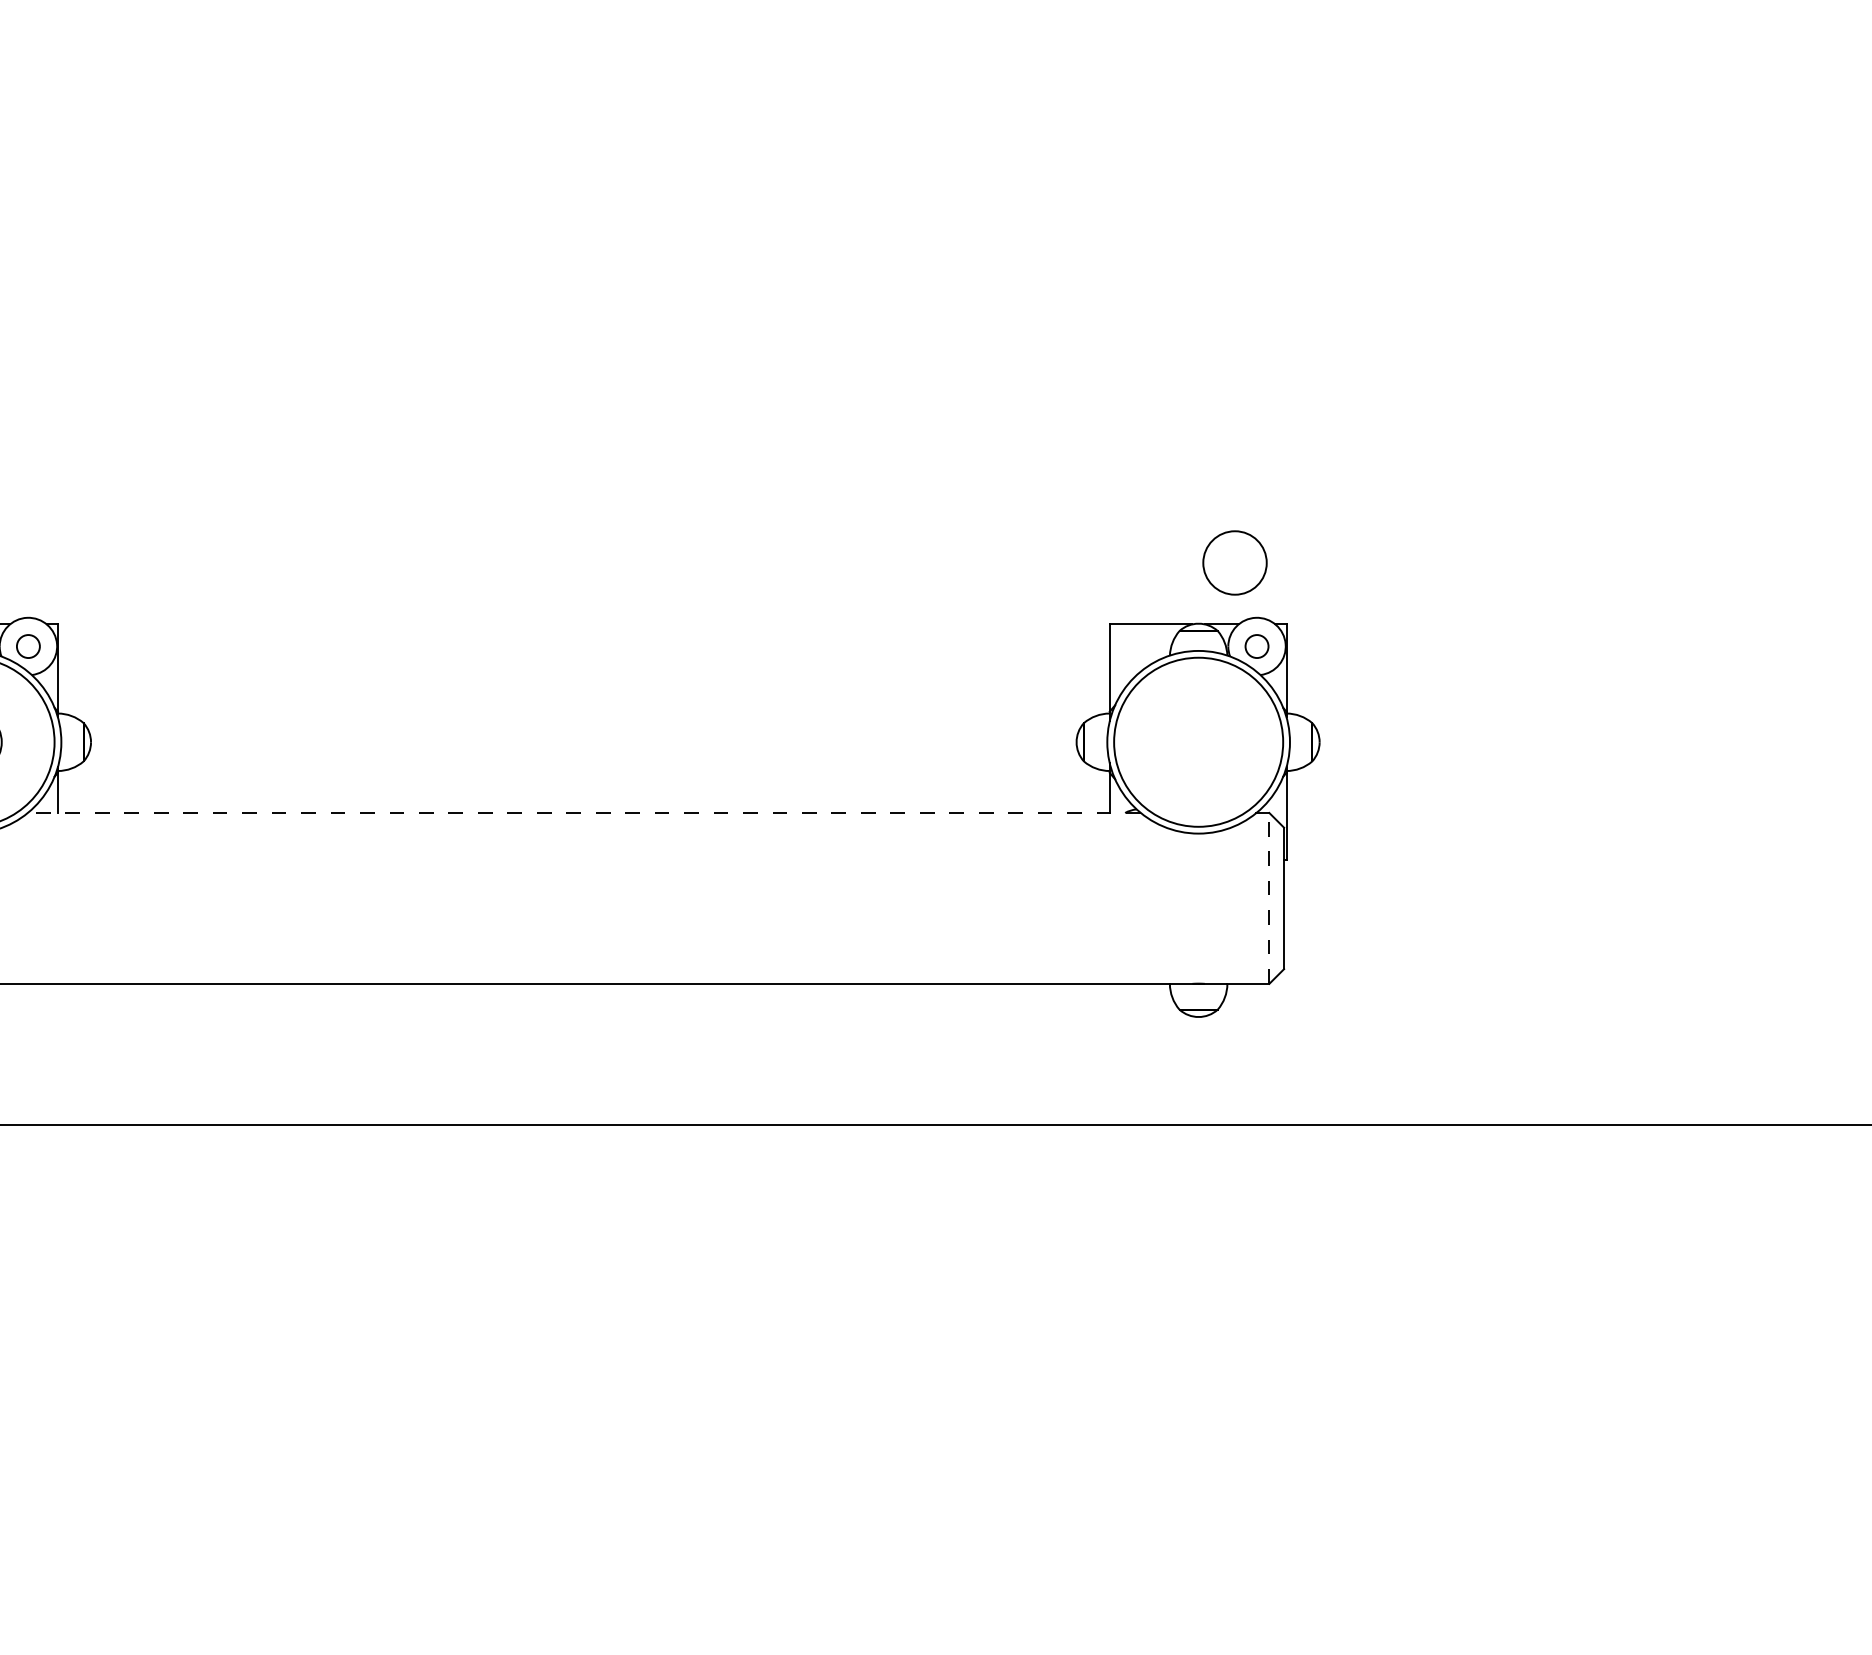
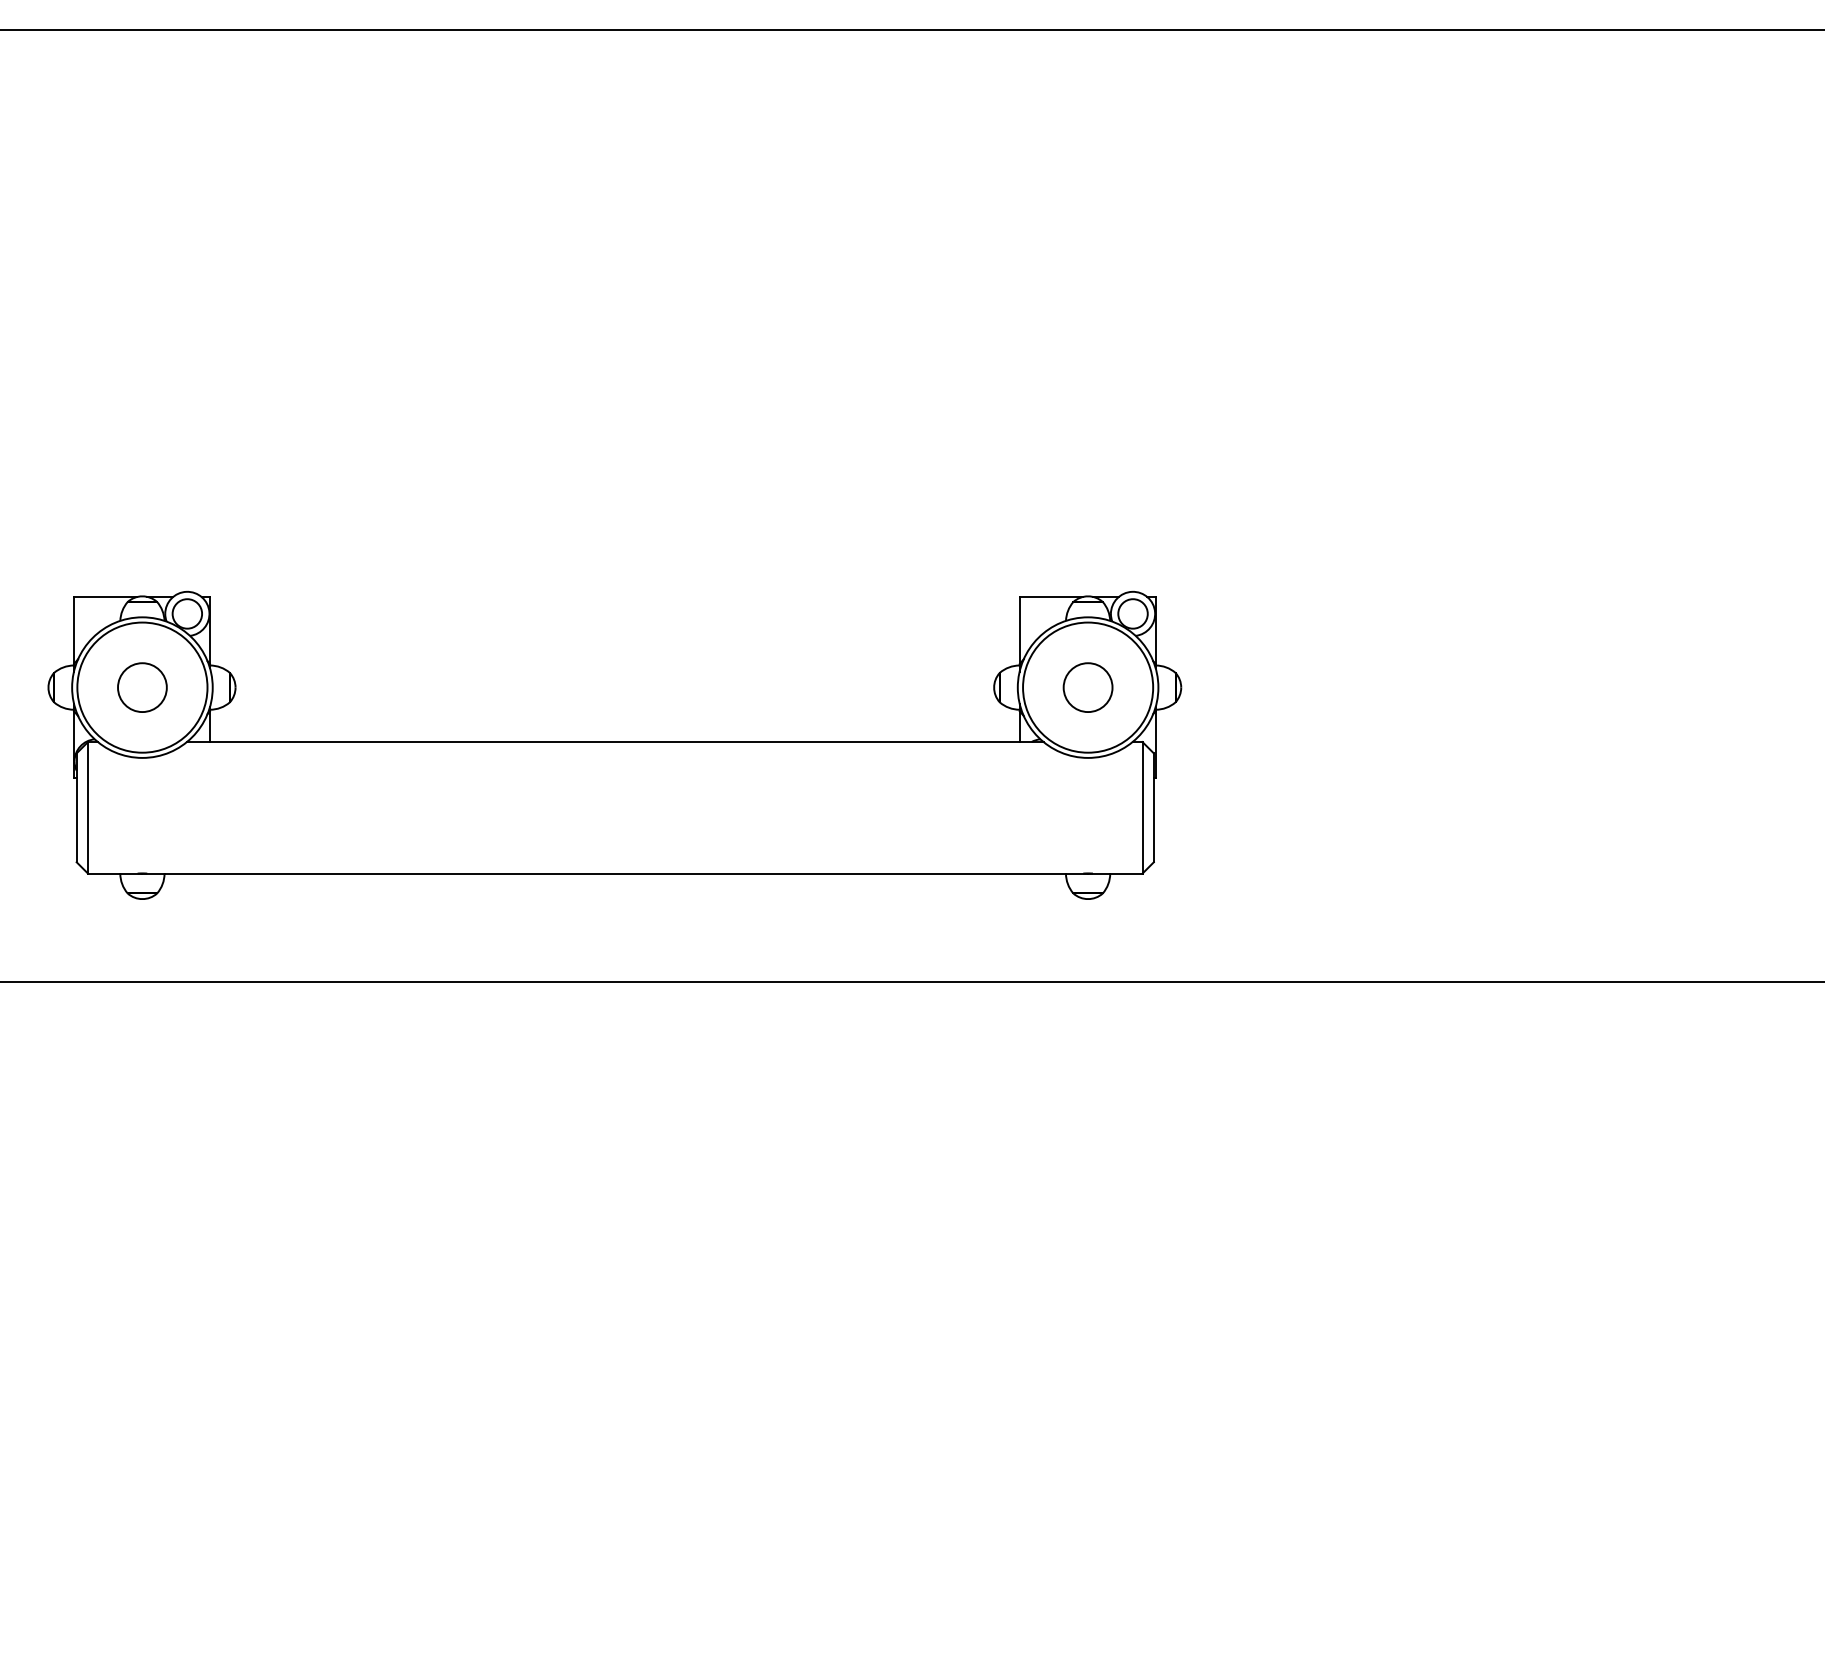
circle: (1234, 562) -> (1087, 687), moved
circle: (28, 645) -> (187, 613), size x1.67
circle: (1256, 645) -> (1132, 613), size x1.67
line: (583, 813) -> (614, 742), dashed -> solid
line: (1269, 898) -> (1142, 807), dashed -> solid

